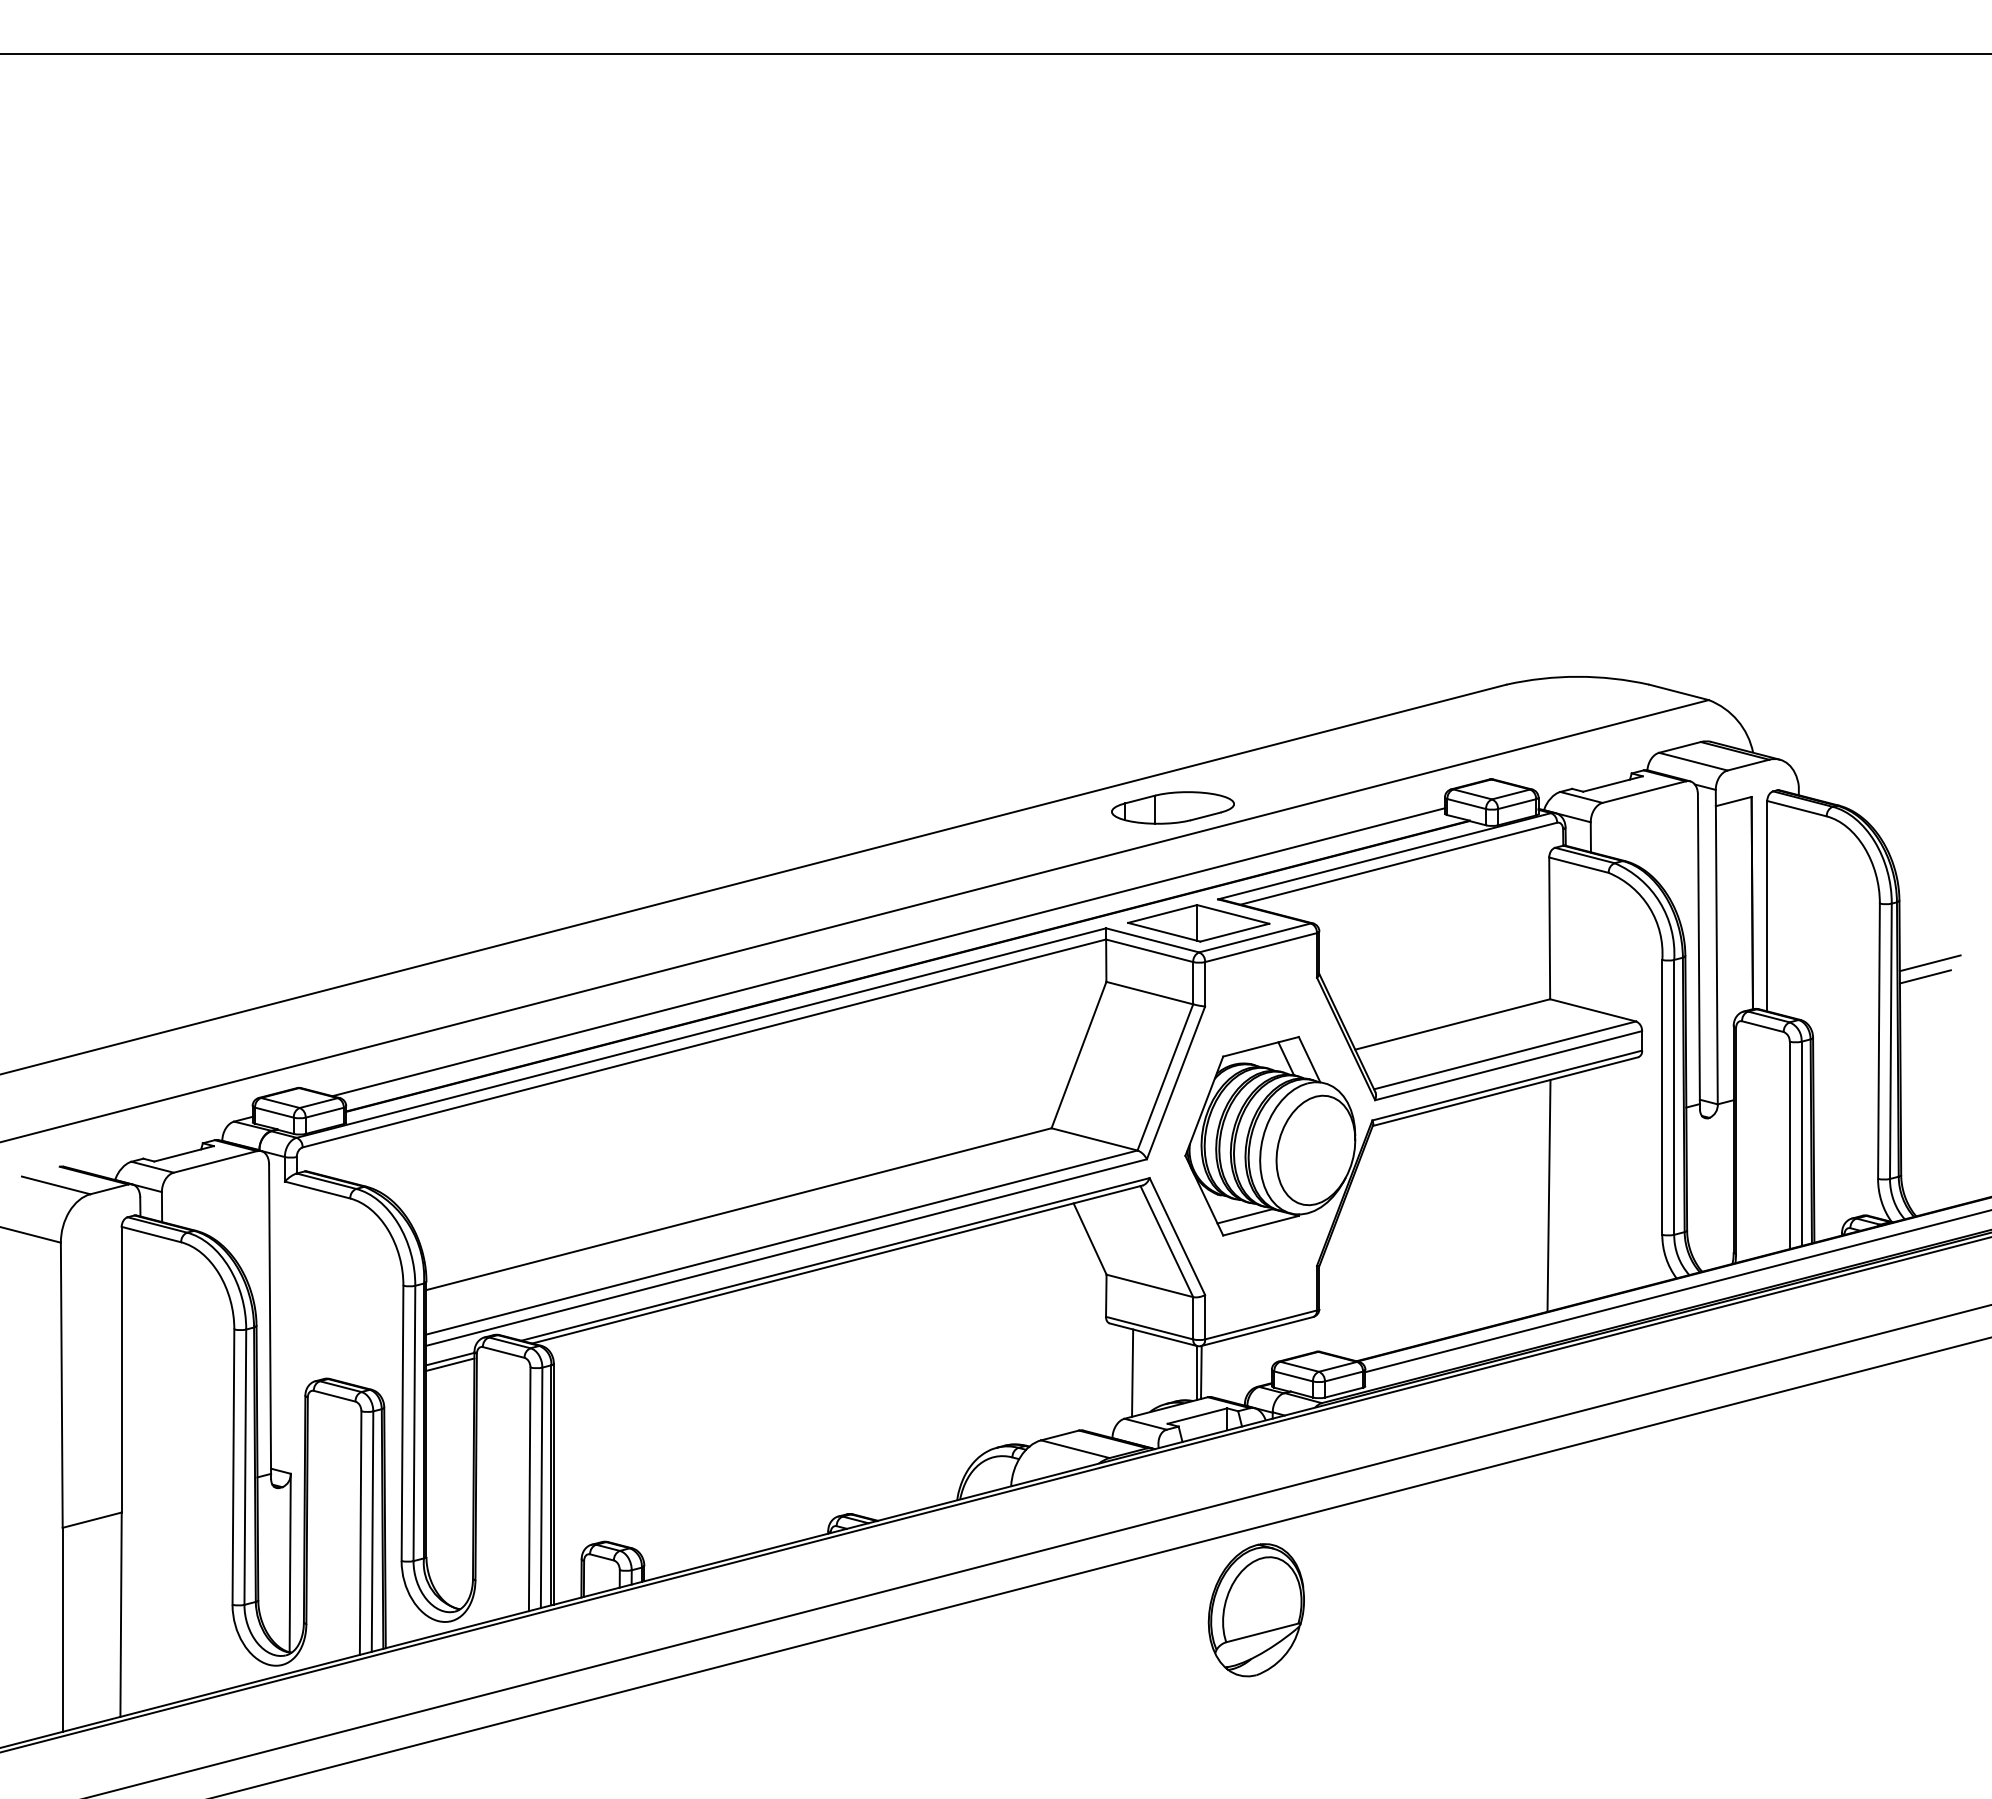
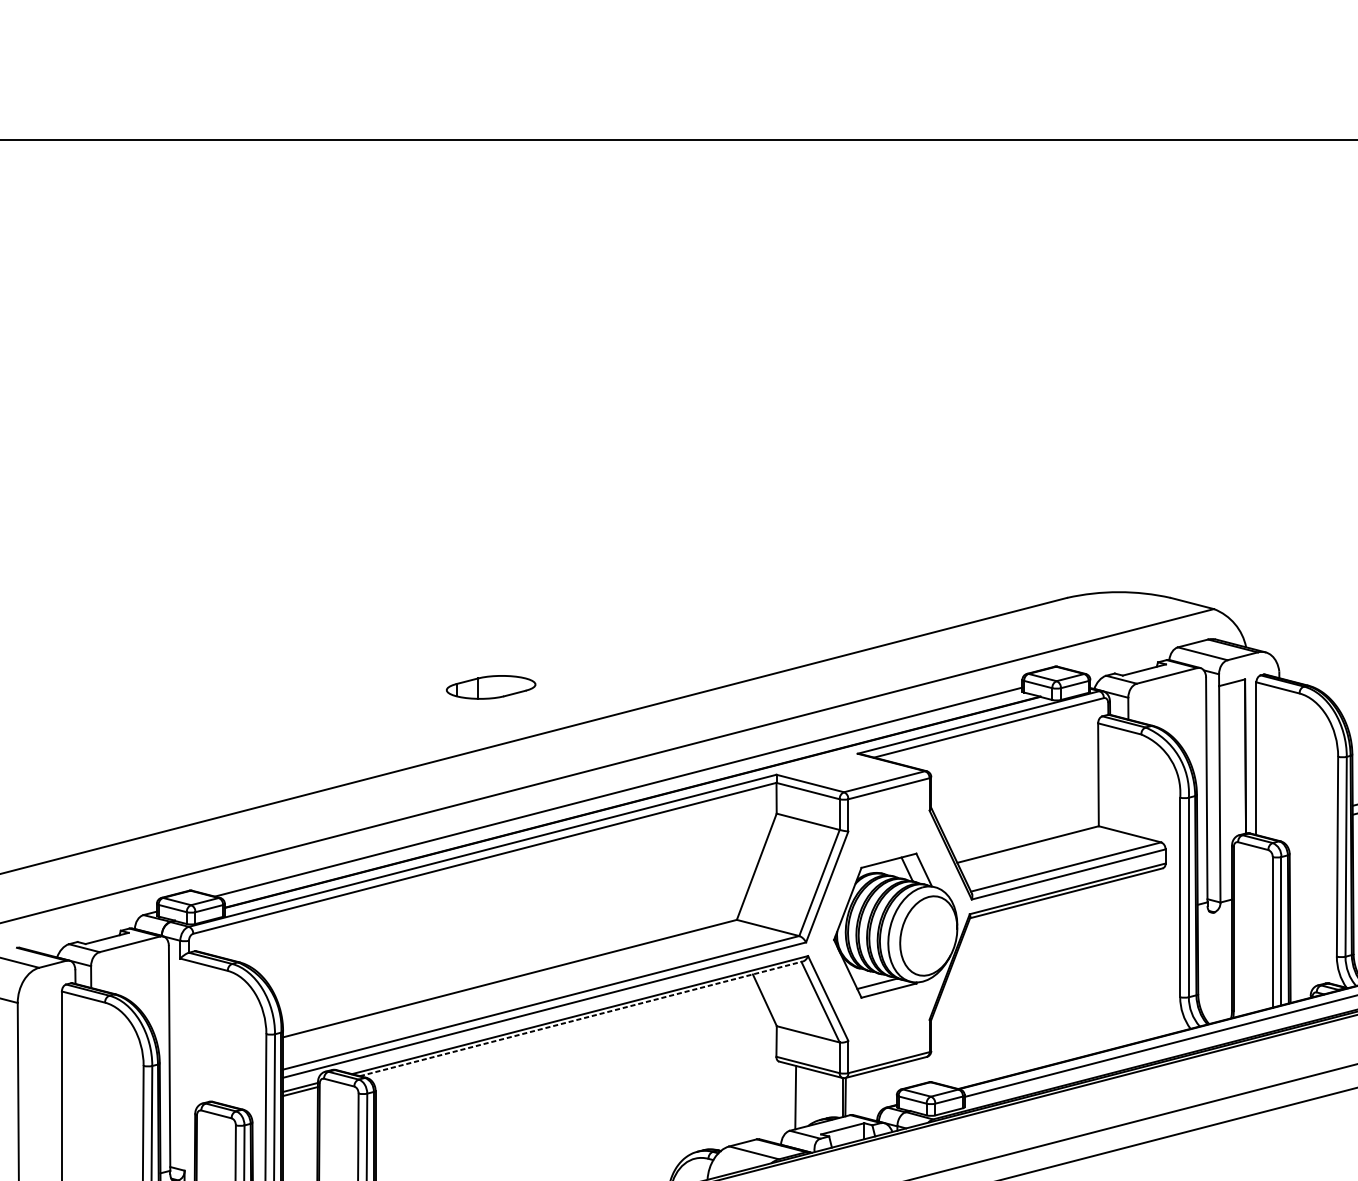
part: (1172, 807) -> (490, 687), moved
part: (1198, 923) -> (843, 771), removed
line: (1548, 1195) -> (1097, 968), removed
line: (837, 1264) -> (581, 1018), solid -> dashed

